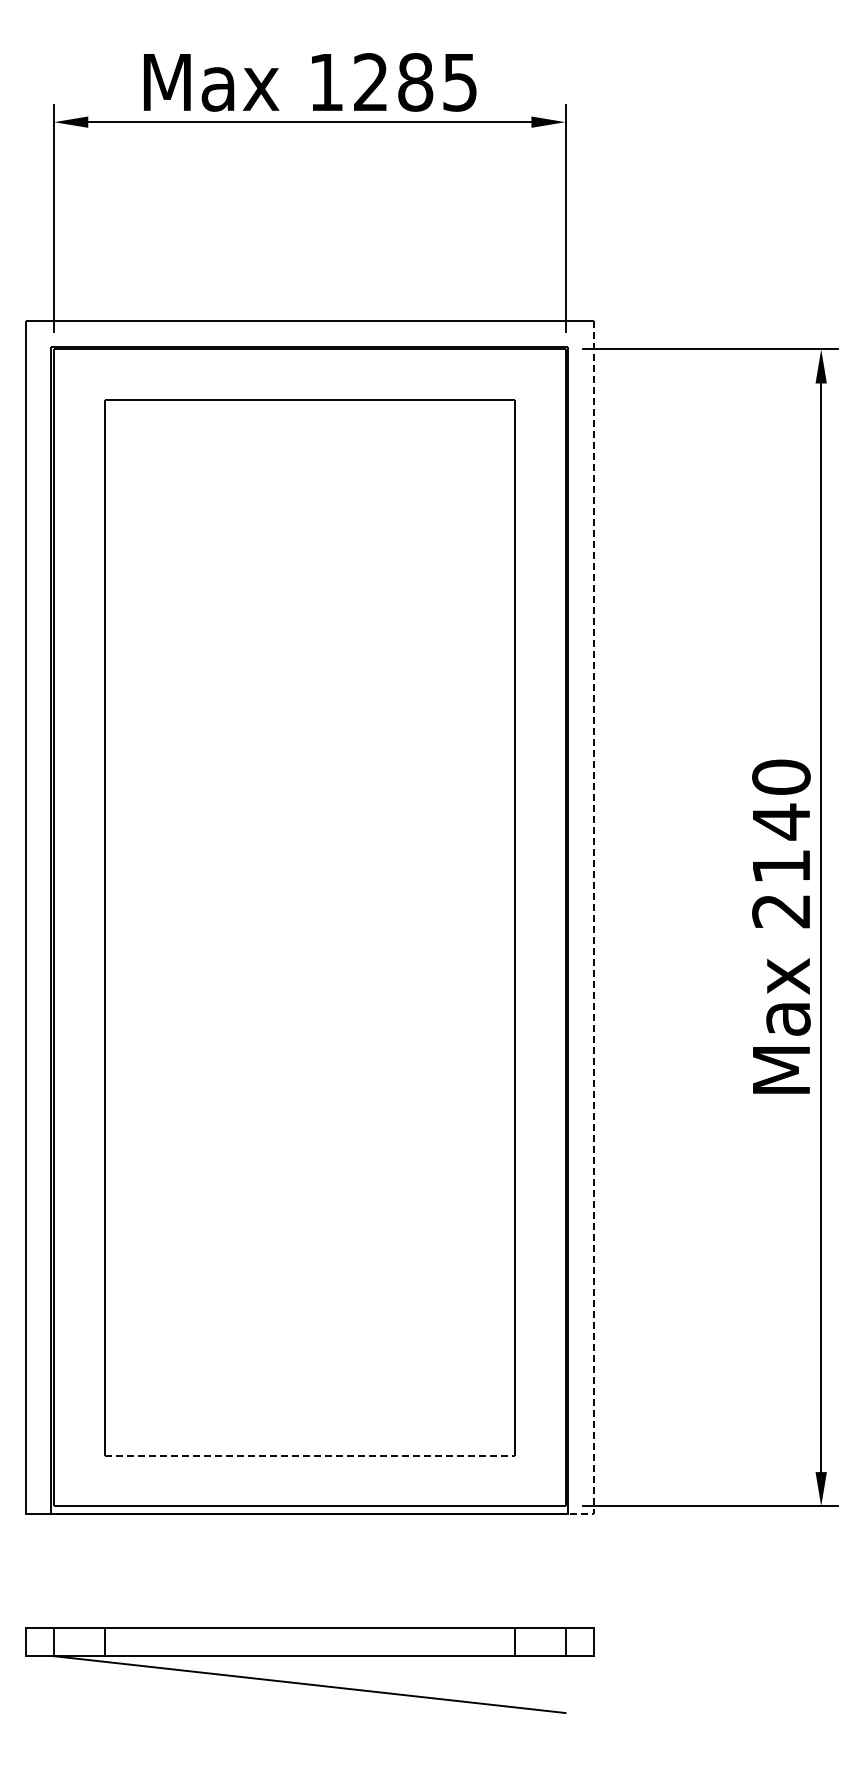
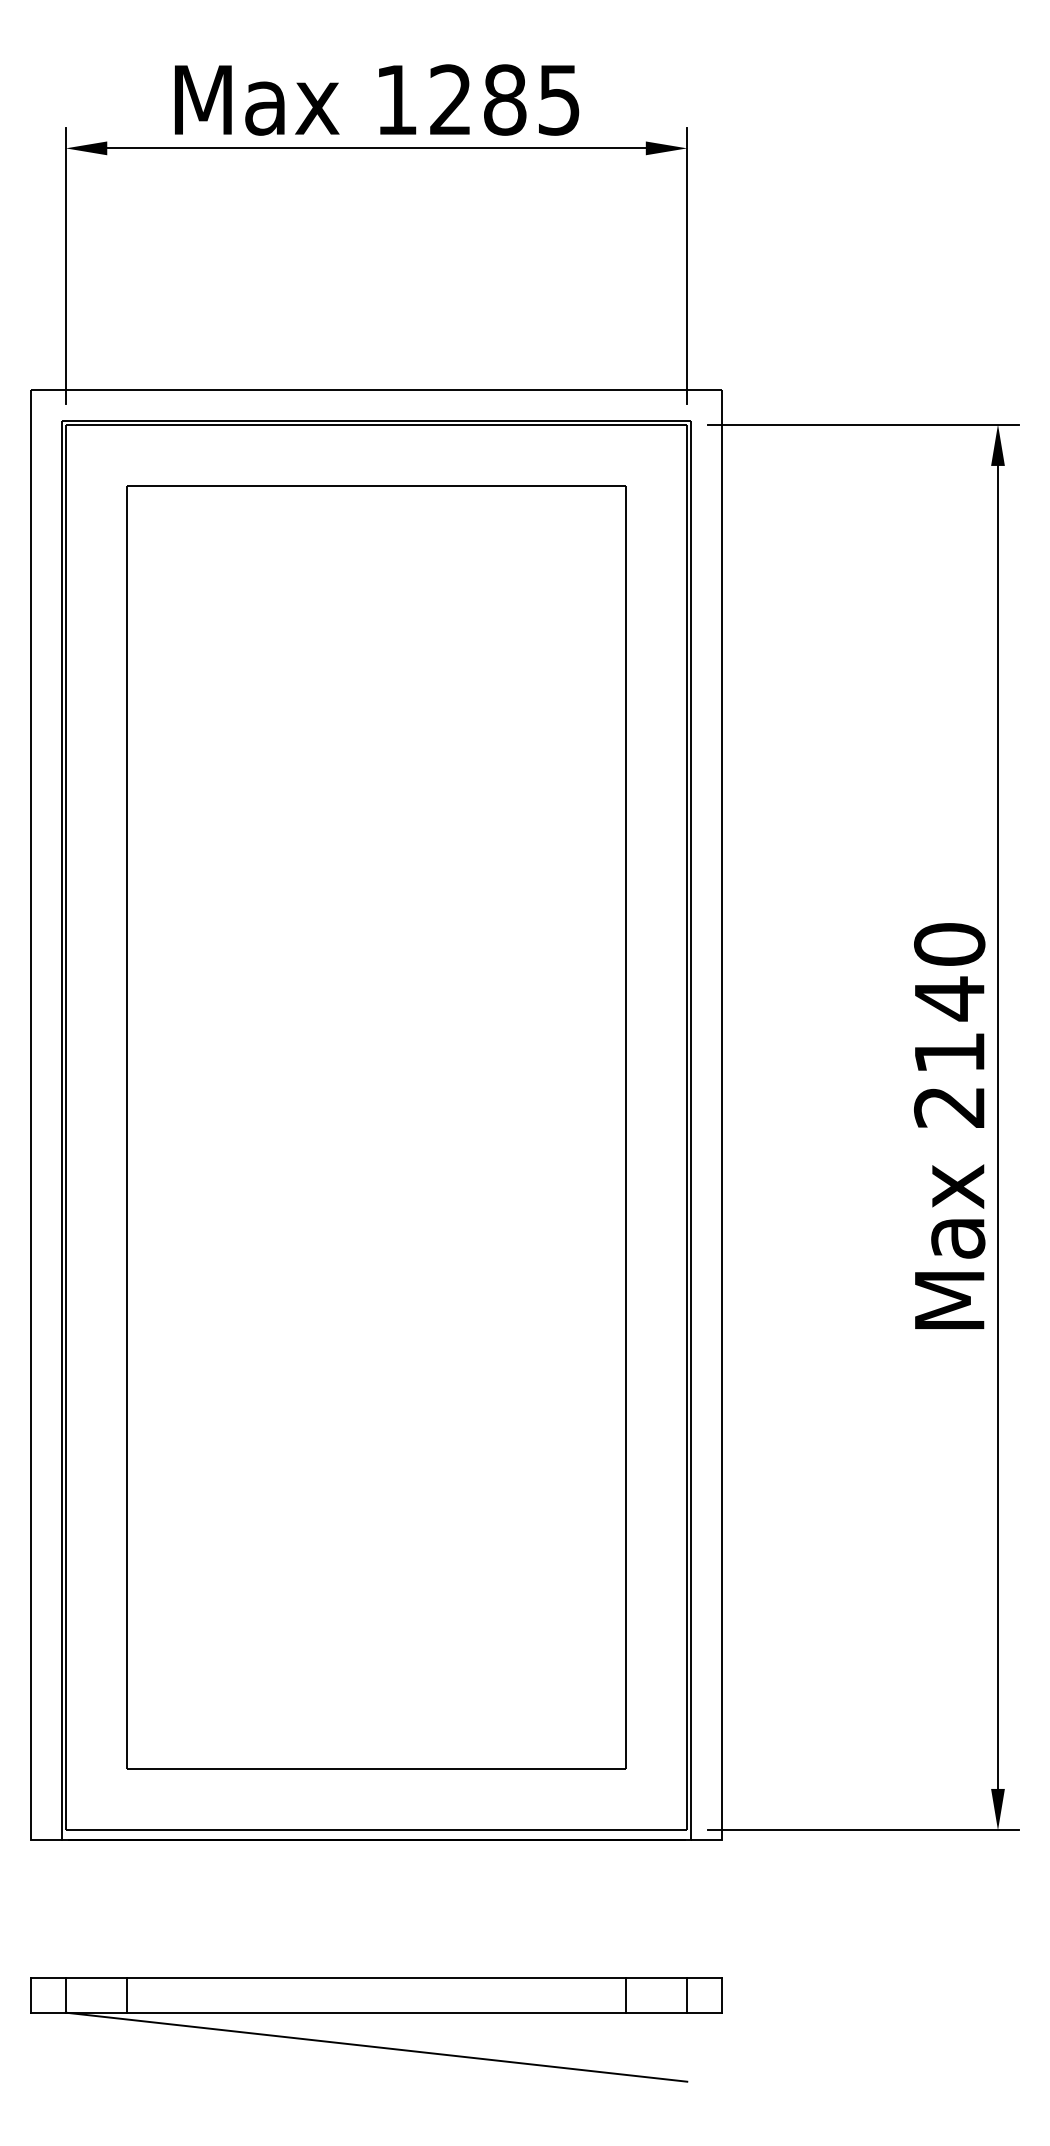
line: (593, 931) -> (721, 1131), dashed -> solid
line: (310, 1455) -> (377, 1768), dashed -> solid

